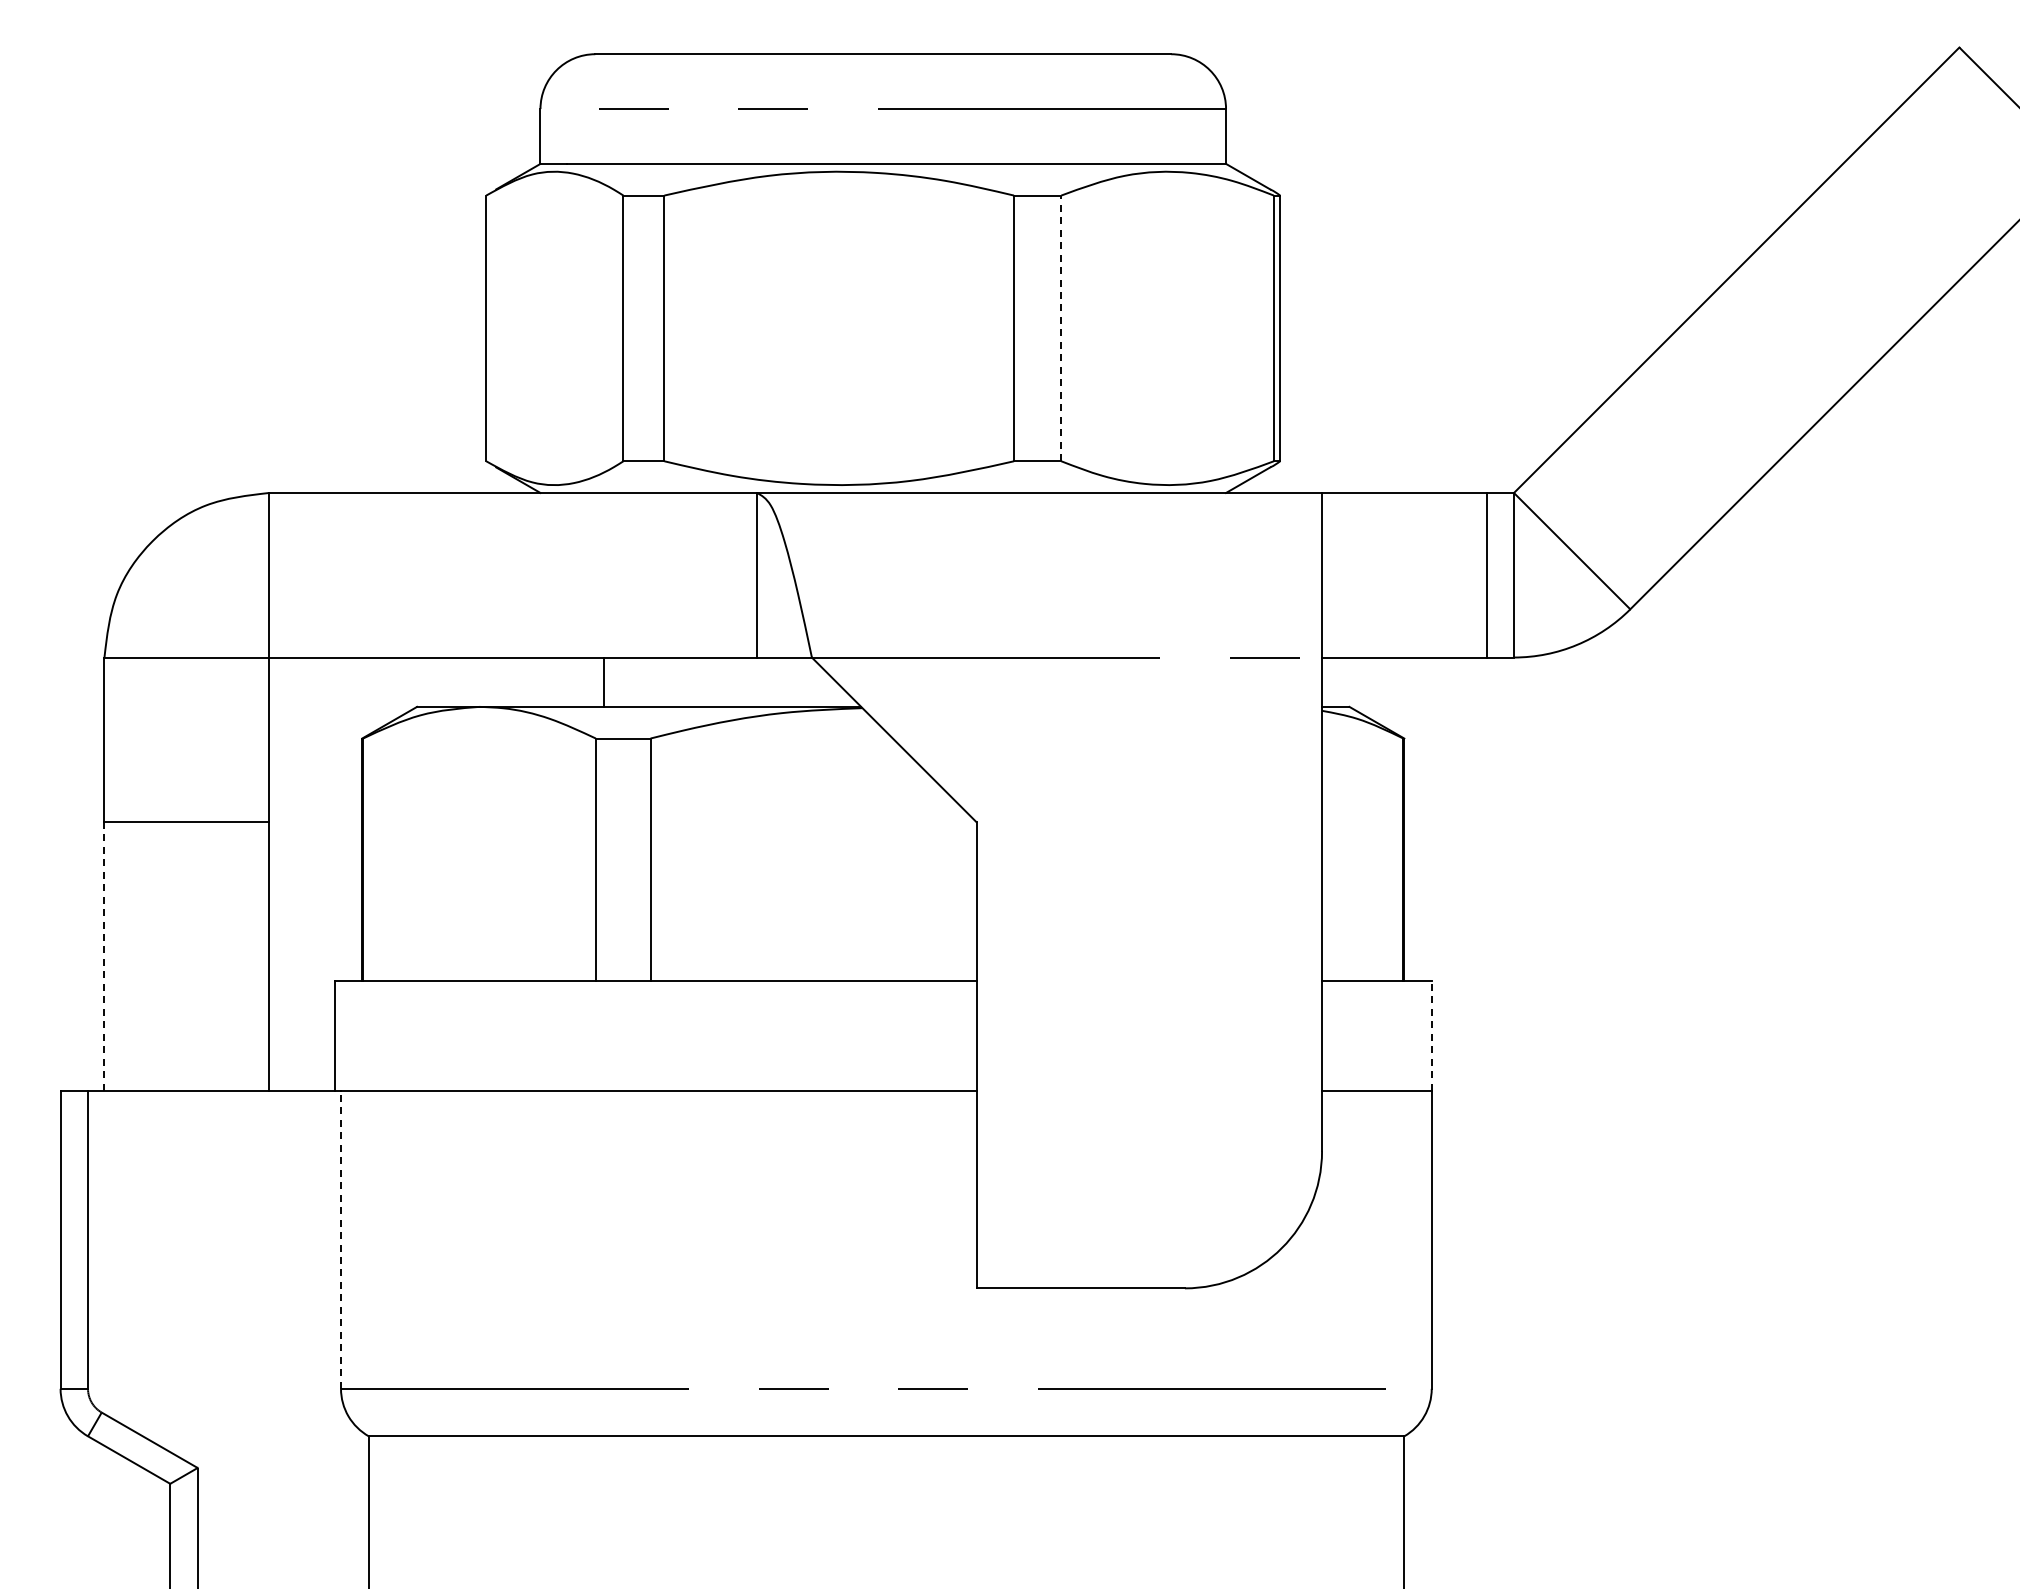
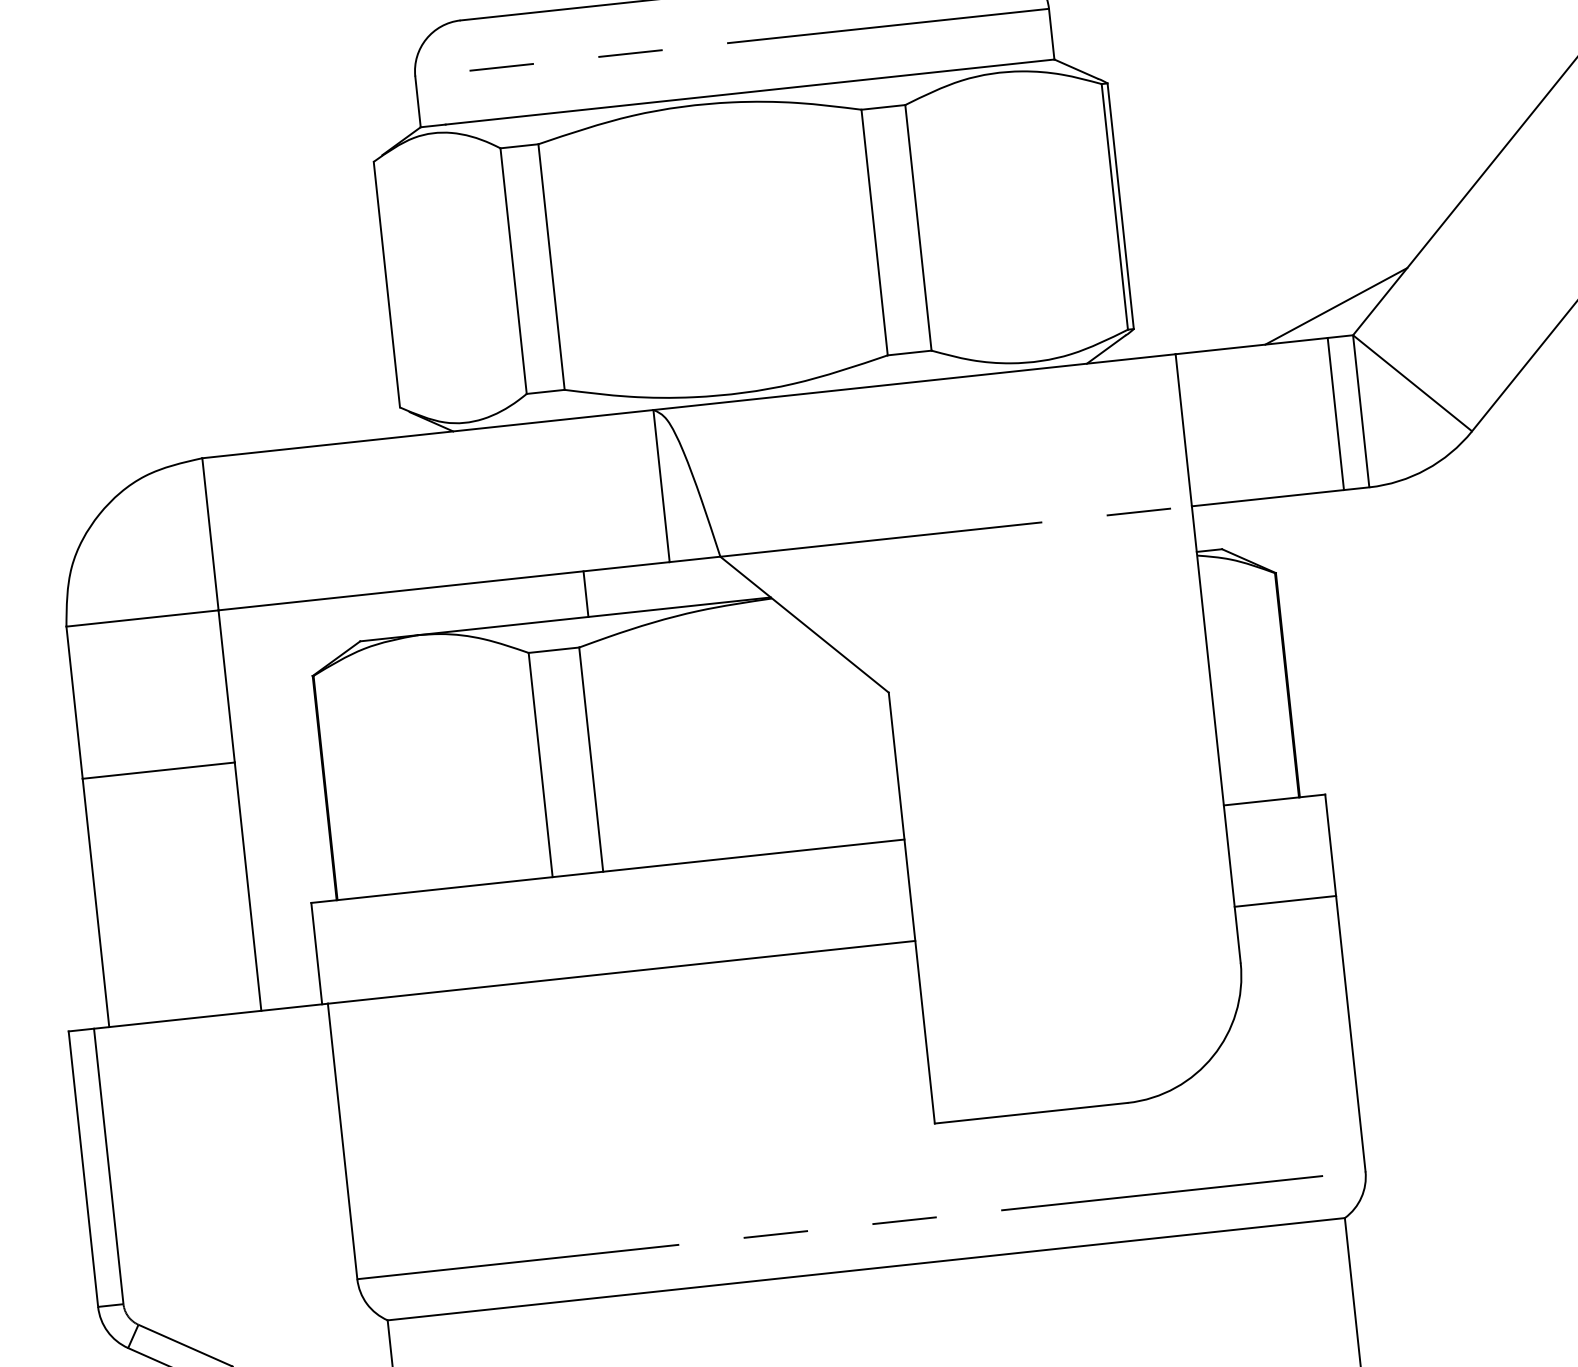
line: (1061, 328) -> (918, 227), dashed -> solid
line: (1499, 459) -> (1336, 305), added
line: (603, 681) -> (585, 593), moved
line: (104, 955) -> (95, 902), dashed -> solid
line: (1431, 1035) -> (1330, 844), dashed -> solid
line: (341, 1239) -> (343, 1141), dashed -> solid

